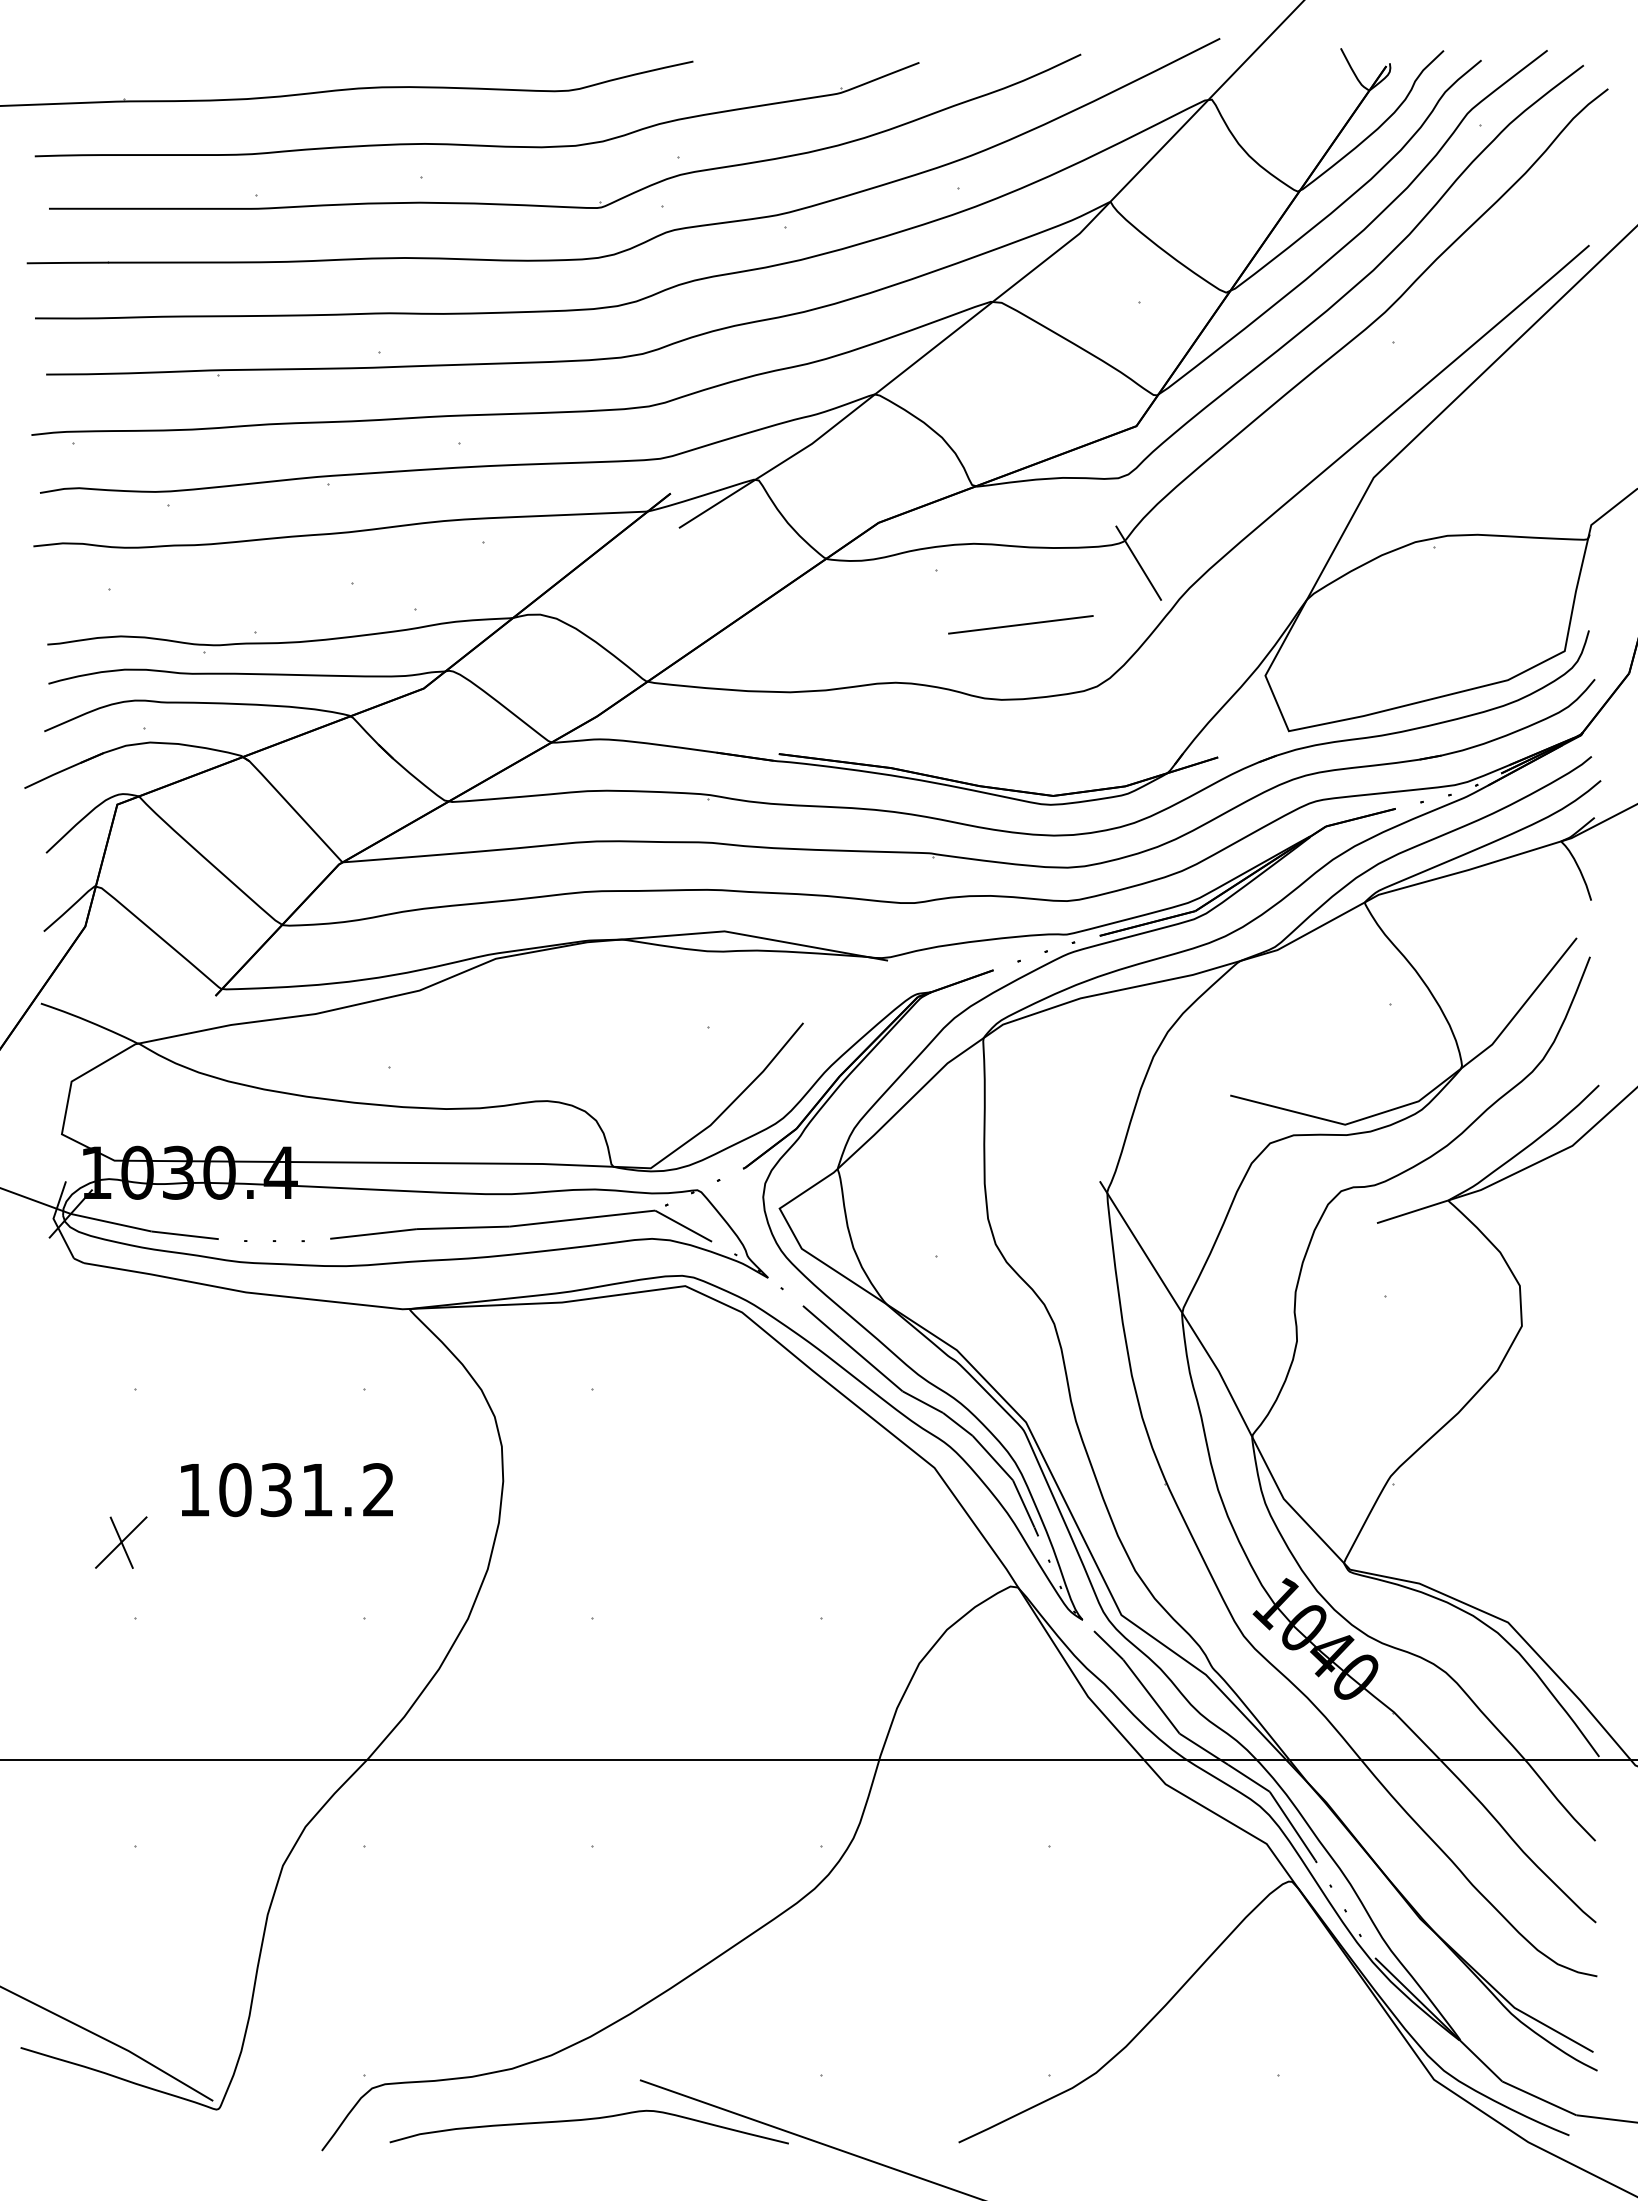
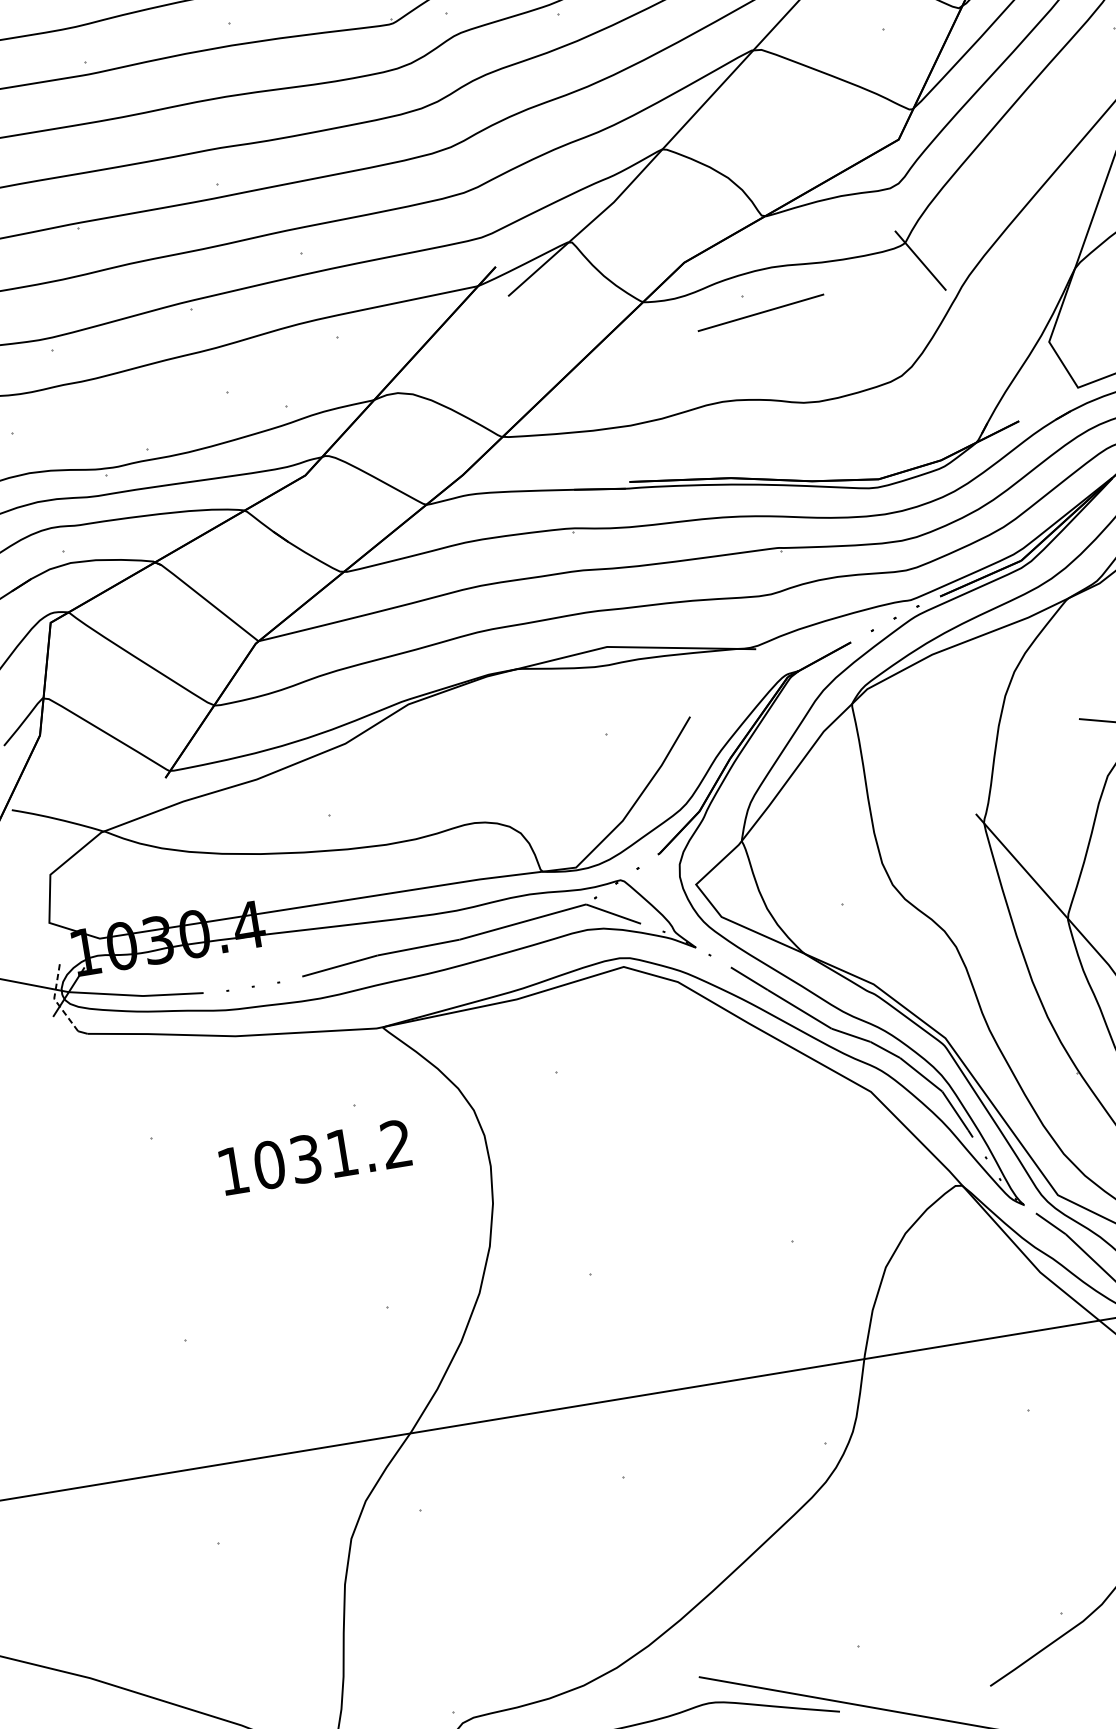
line: (1020, 624) -> (760, 312), moved
line: (54, 1220) -> (55, 1000), solid -> dashed
text: (286, 1490) -> (314, 1157), moved
part: (121, 1542) -> (161, 1275), removed

